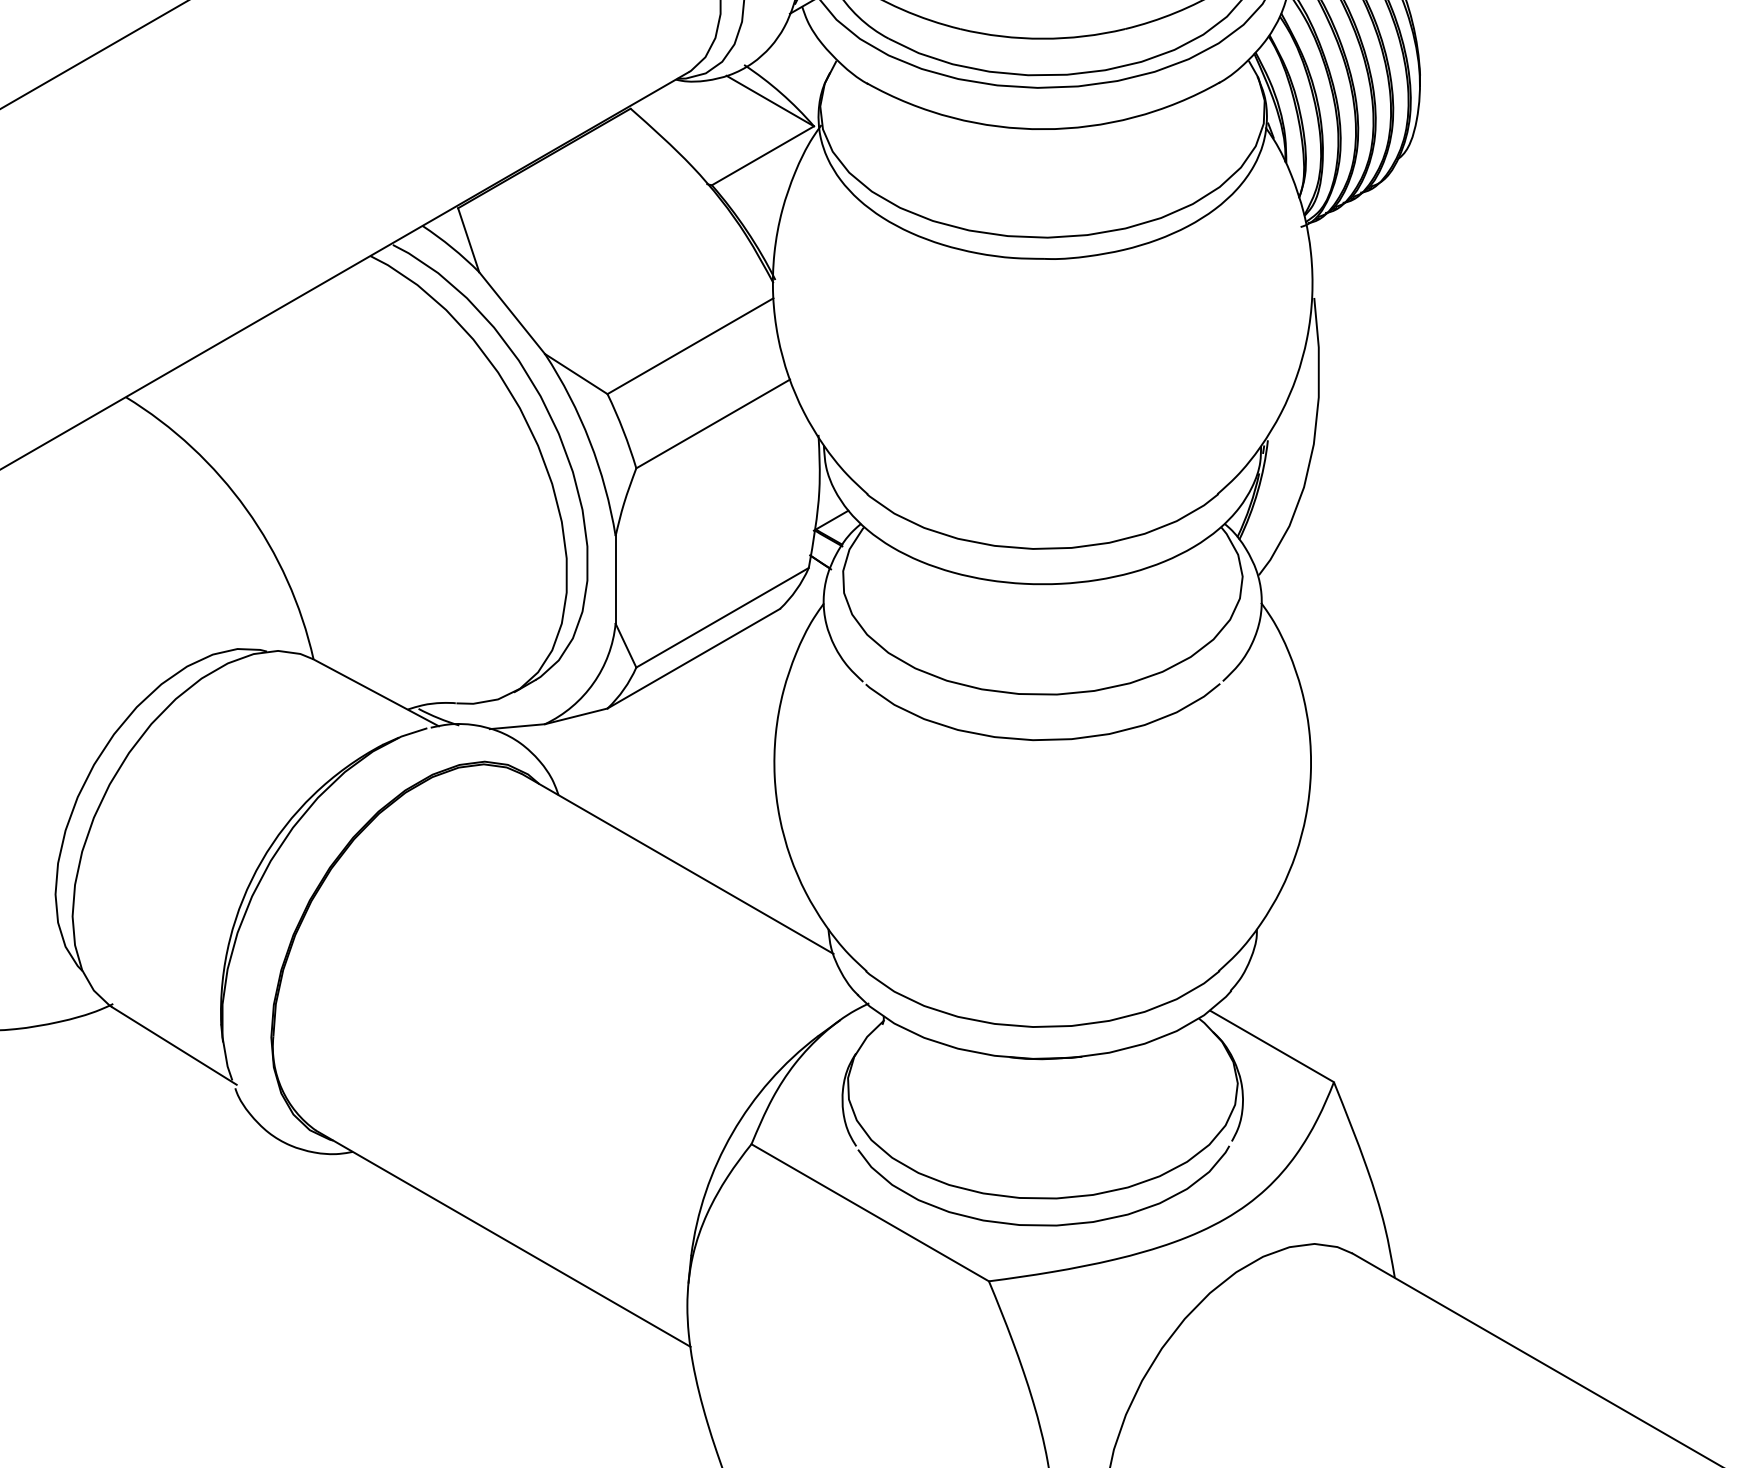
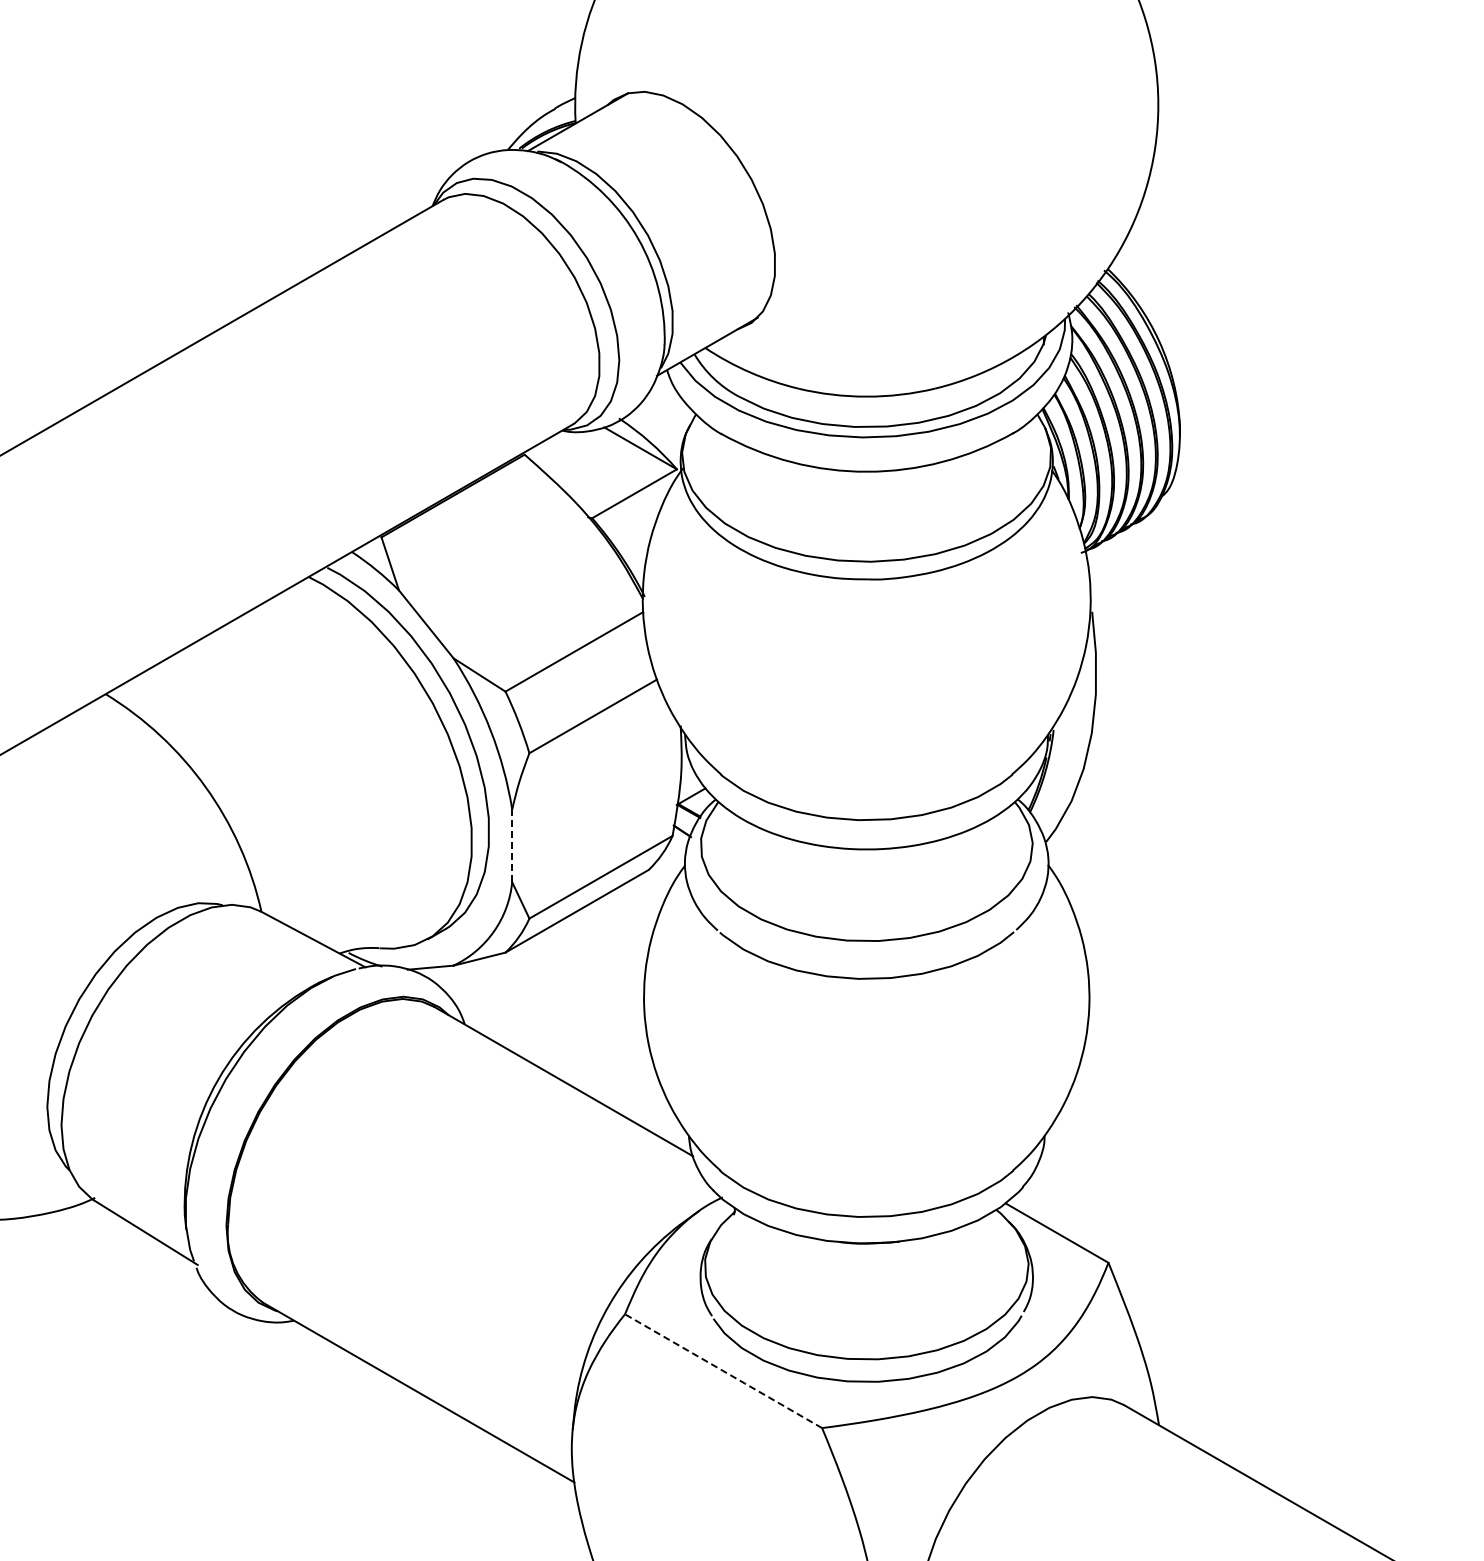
line: (615, 579) -> (512, 845), solid -> dashed
line: (870, 1213) -> (723, 1371), solid -> dashed

